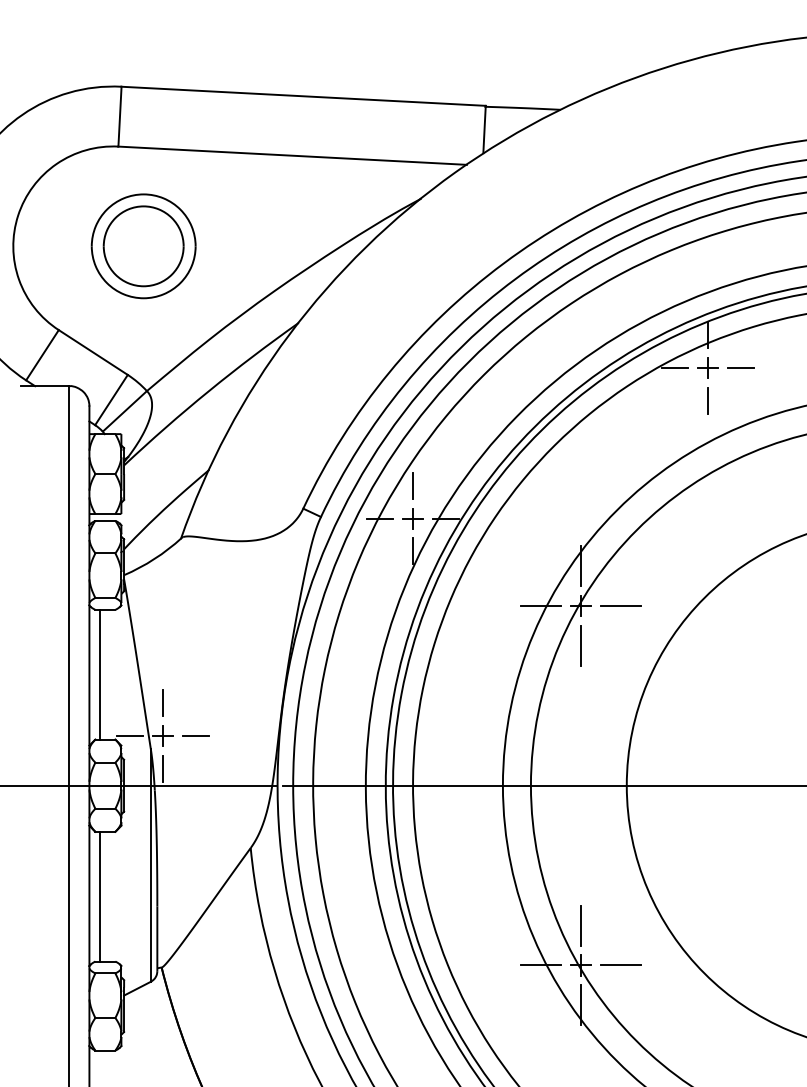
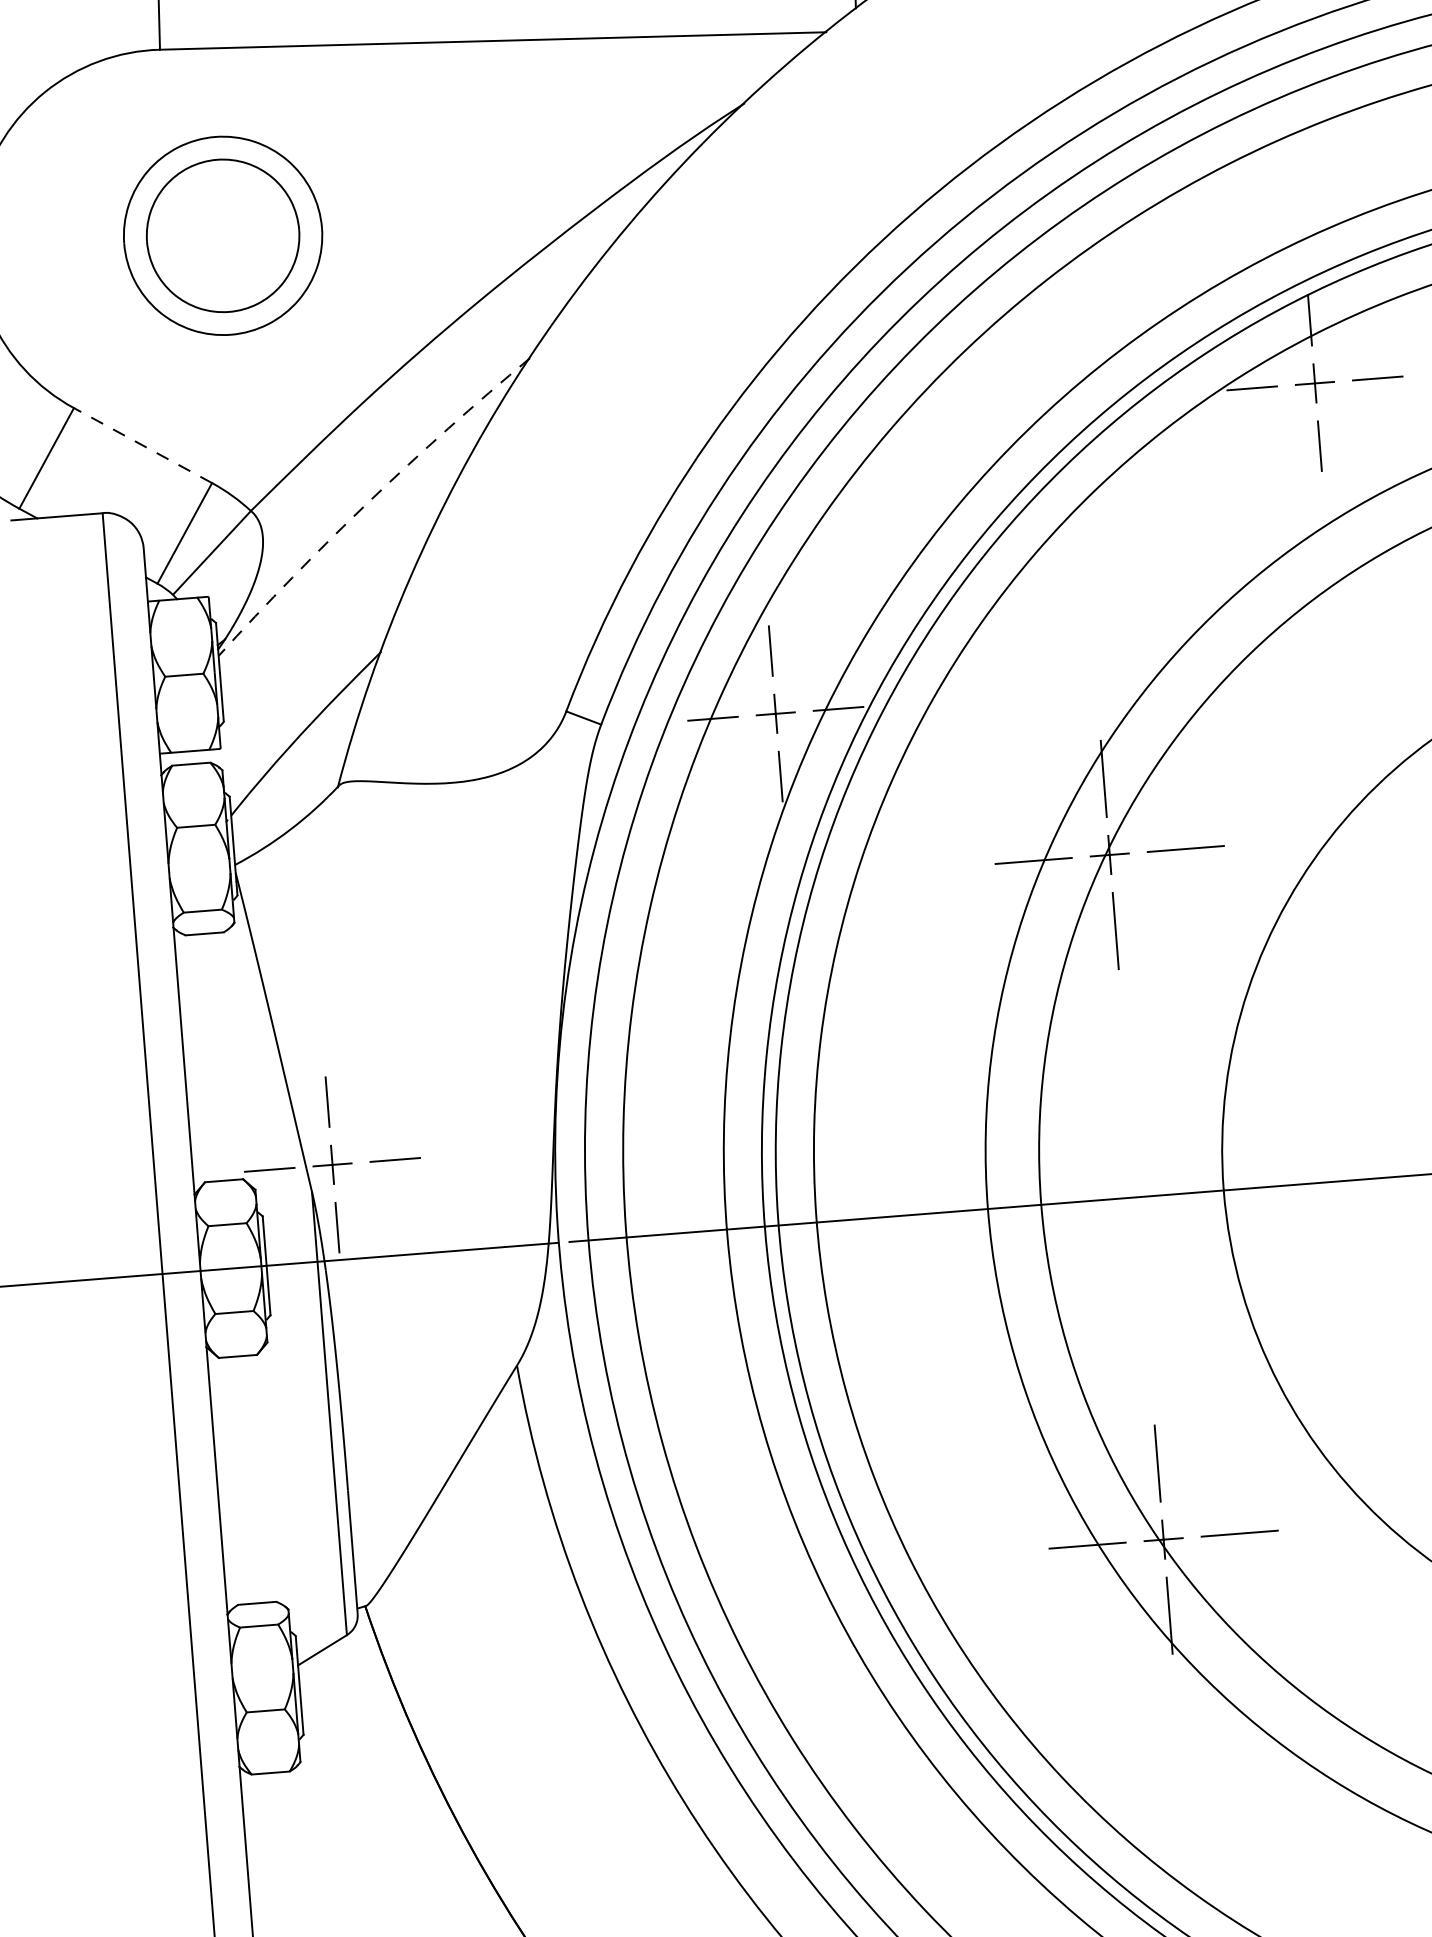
line: (92, 352) -> (141, 445), solid -> dashed
arc: (209, 391) -> (370, 502), solid -> dashed
line: (100, 674) -> (204, 1057), removed
line: (100, 896) -> (238, 1480), removed

